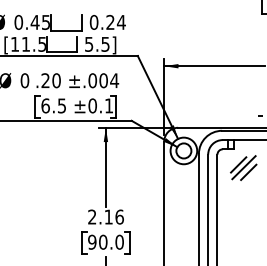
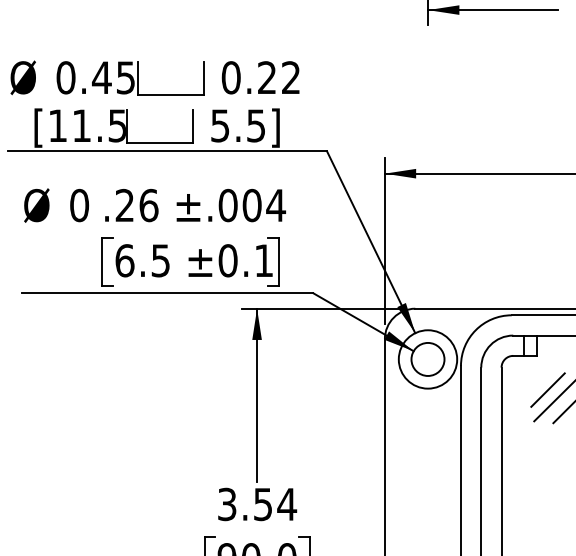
text: (120, 21) -> (289, 75), 0.24 -> 0.22
text: (56, 80) -> (148, 204), .20 -> .26
text: (106, 216) -> (258, 503), 2.16 -> 3.54

